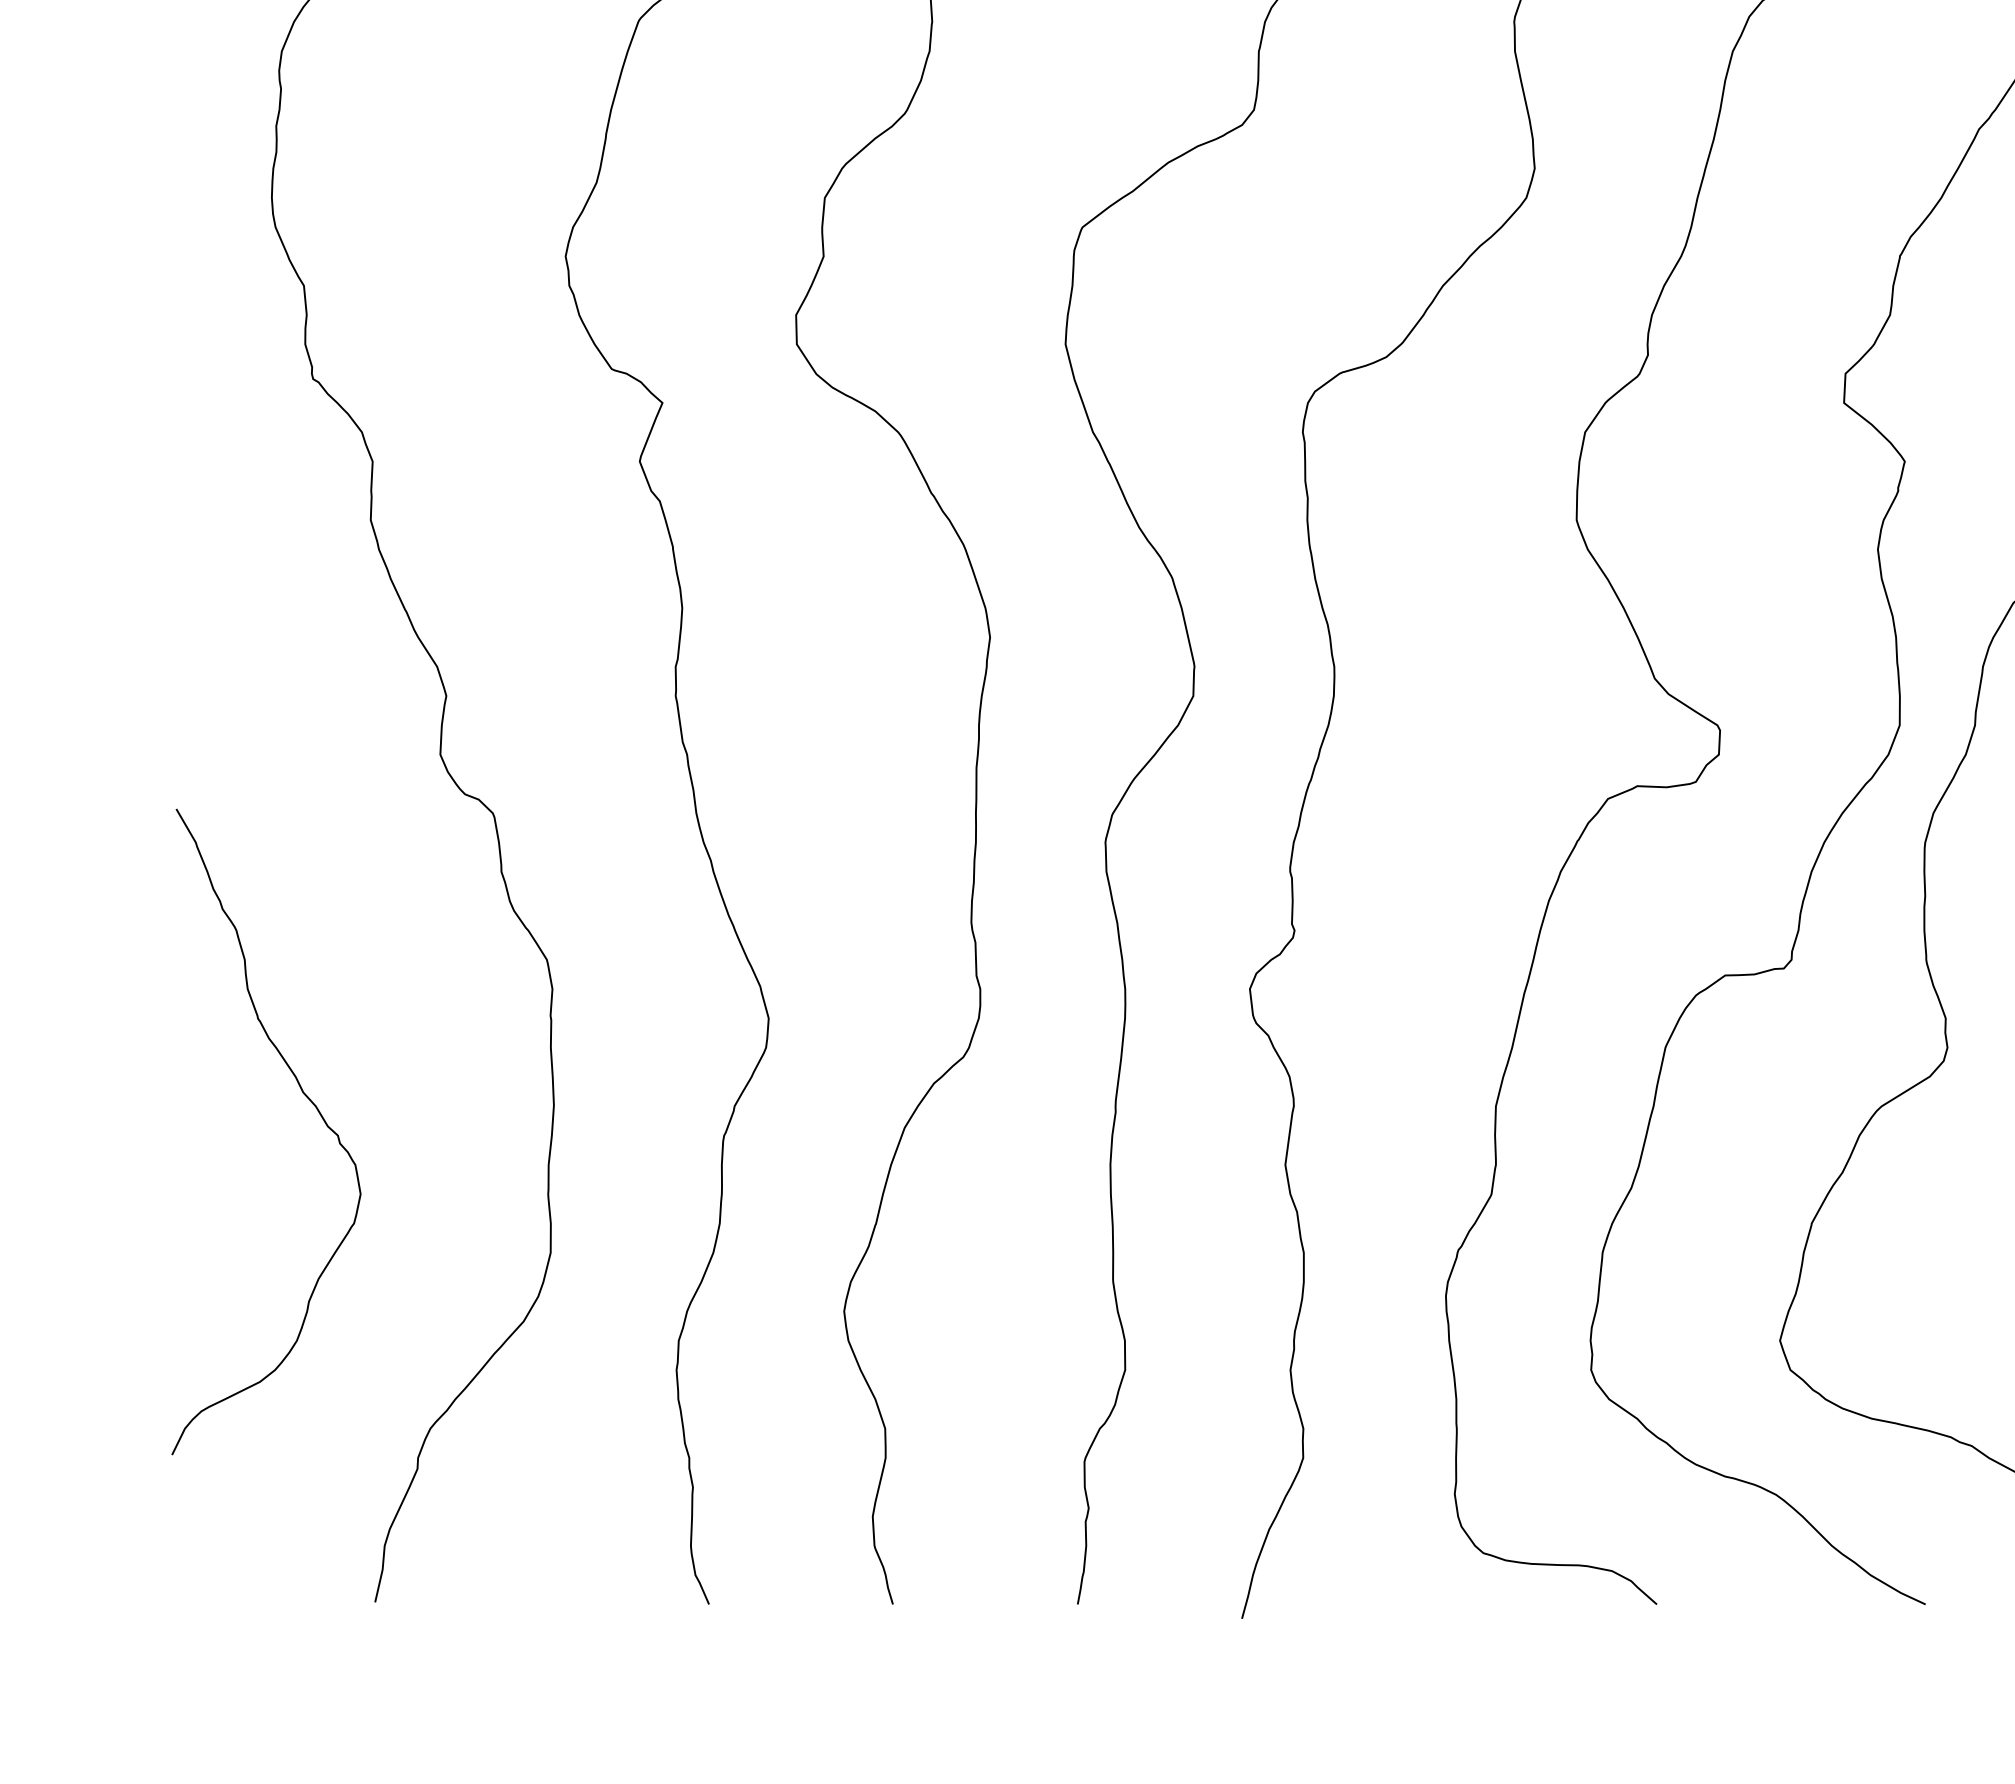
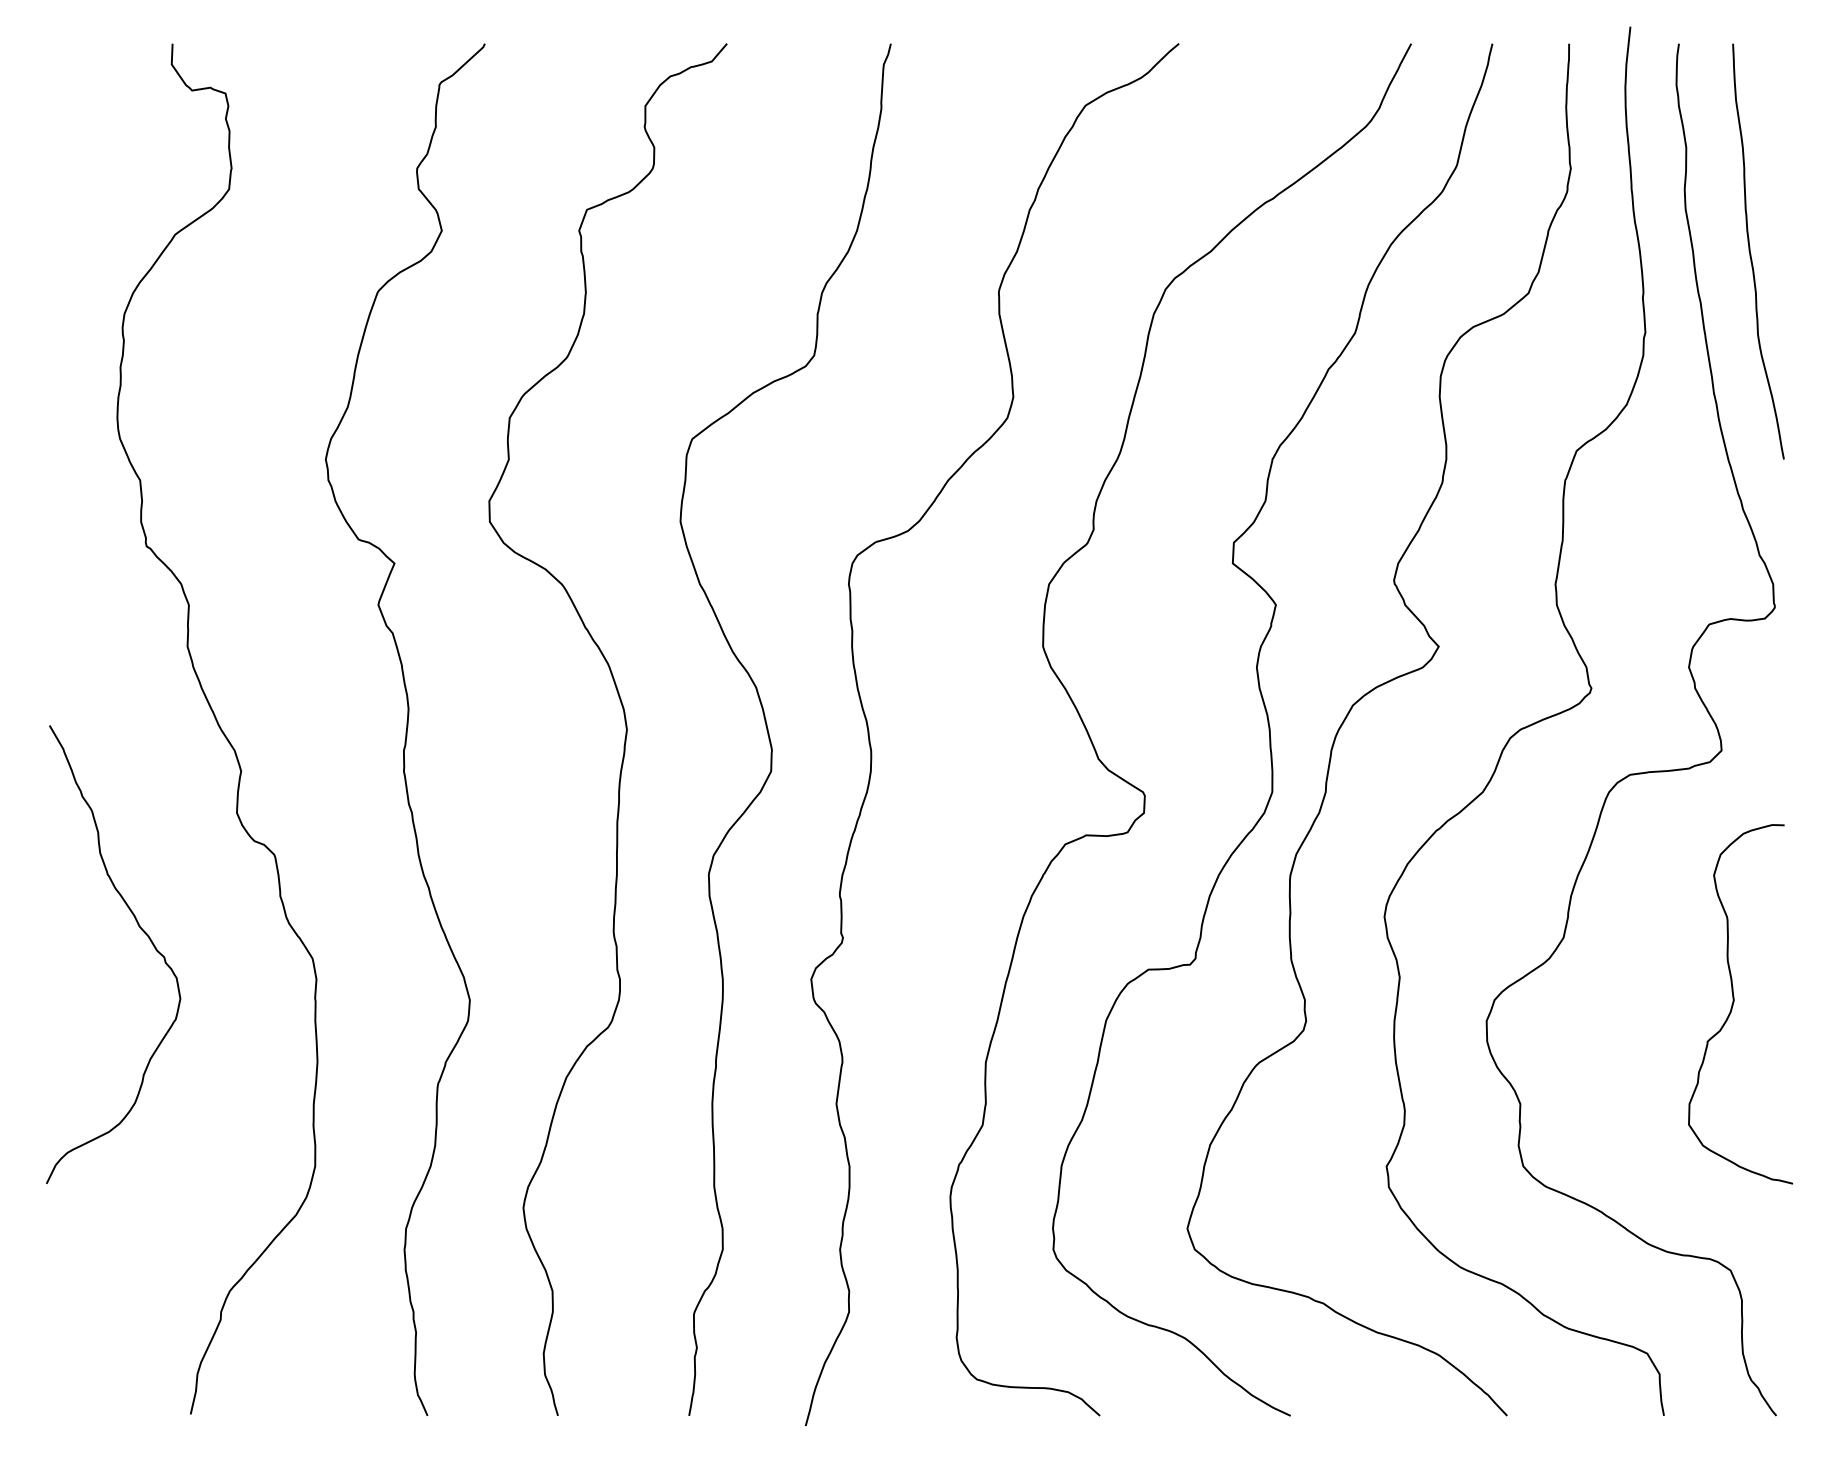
curve: (305, 1097) -> (141, 930), moved

